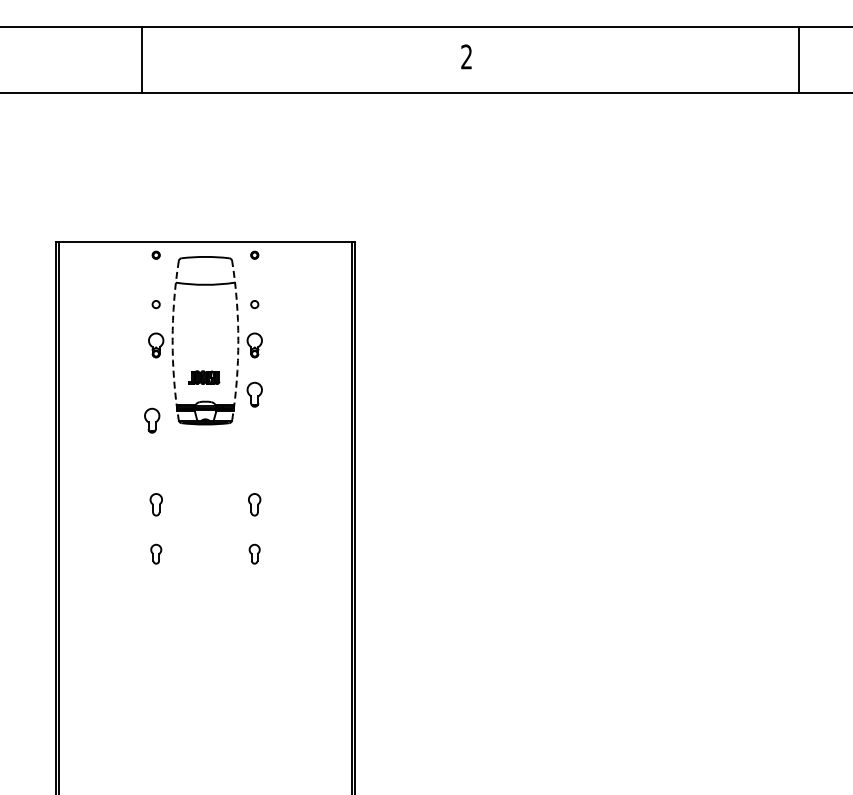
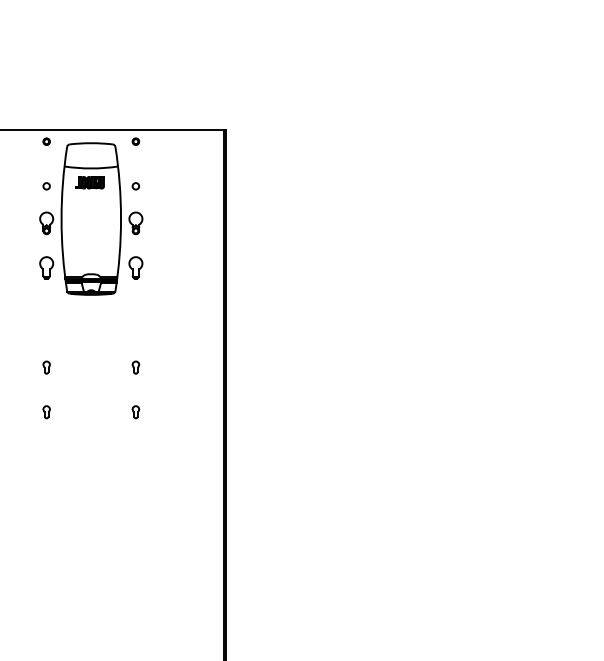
arc: (172, 340) -> (61, 218), dashed -> solid
arc: (238, 340) -> (121, 218), dashed -> solid
part: (204, 377) -> (90, 182), moved
part: (152, 420) -> (46, 267), moved
part: (155, 504) -> (46, 367), size x0.62
part: (254, 504) -> (135, 367), size x0.62
part: (155, 553) -> (46, 411), size x0.71
part: (254, 553) -> (135, 411), size x0.71

